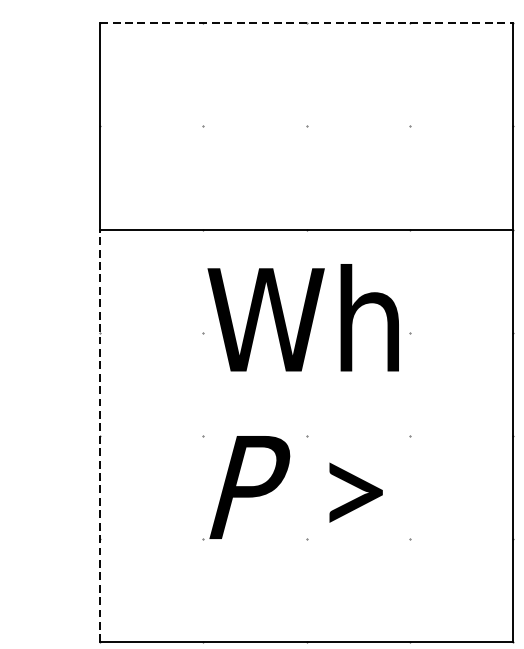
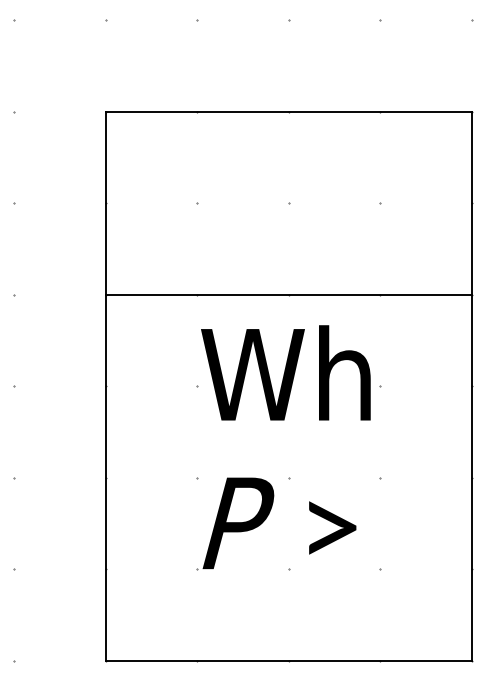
line: (306, 22) -> (288, 111), dashed -> solid
line: (99, 435) -> (105, 477), dashed -> solid

